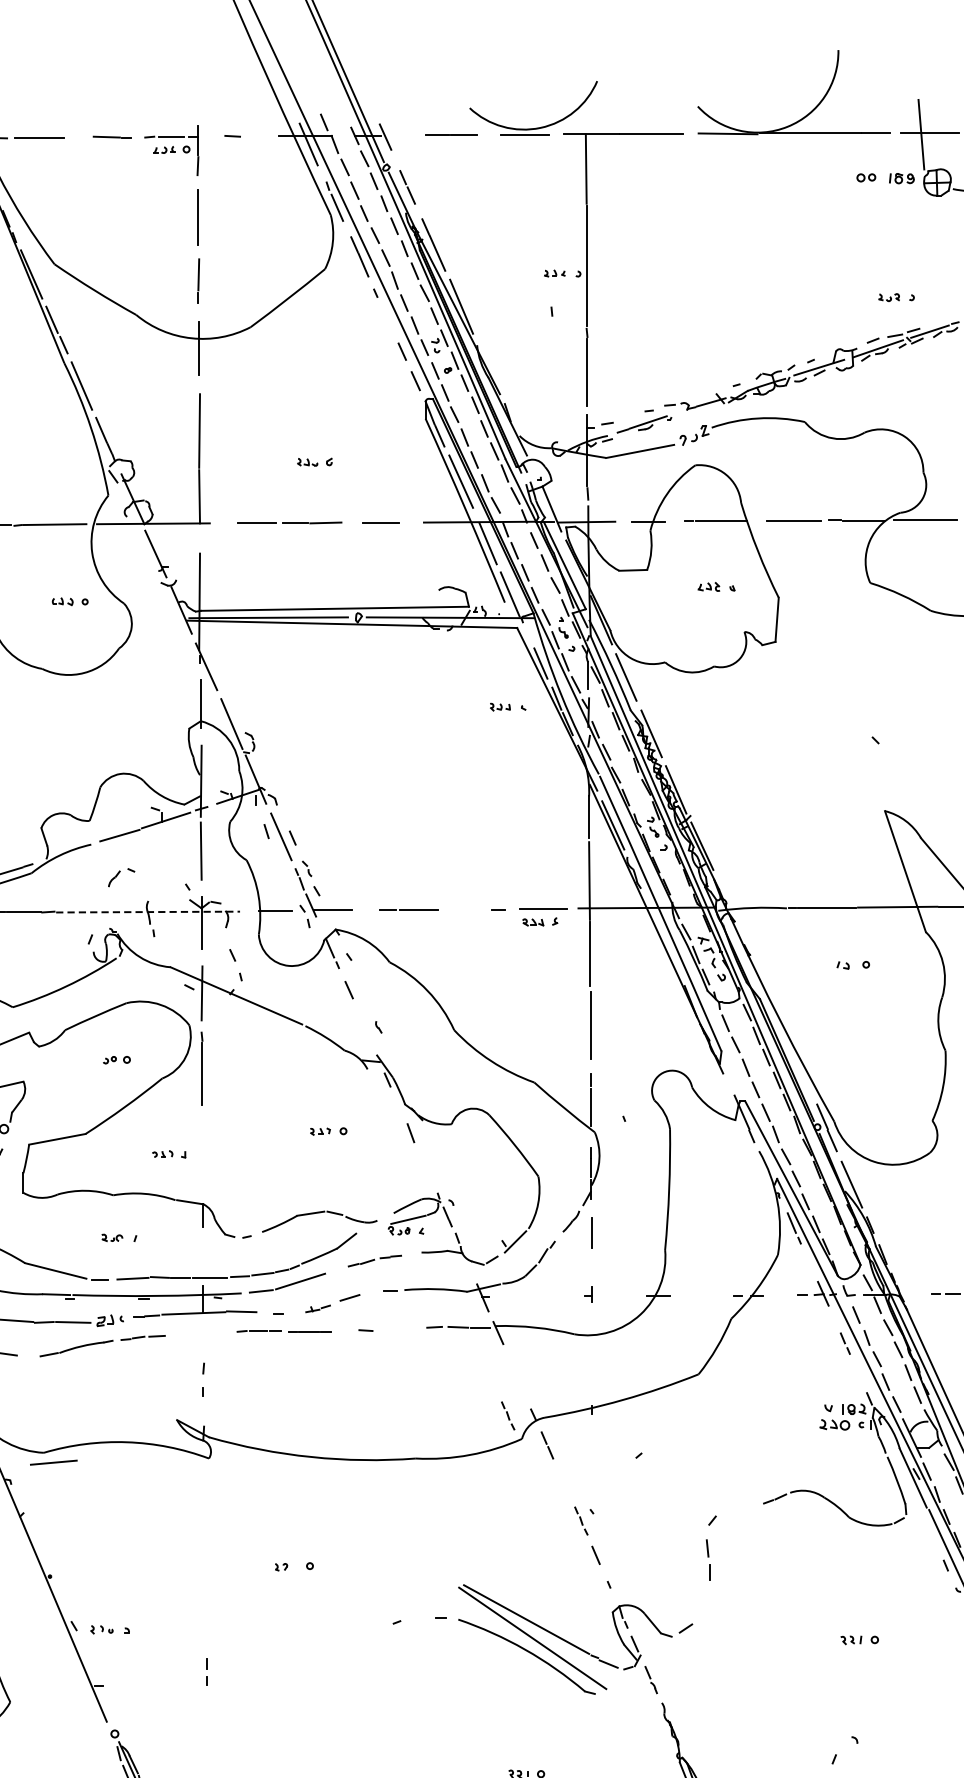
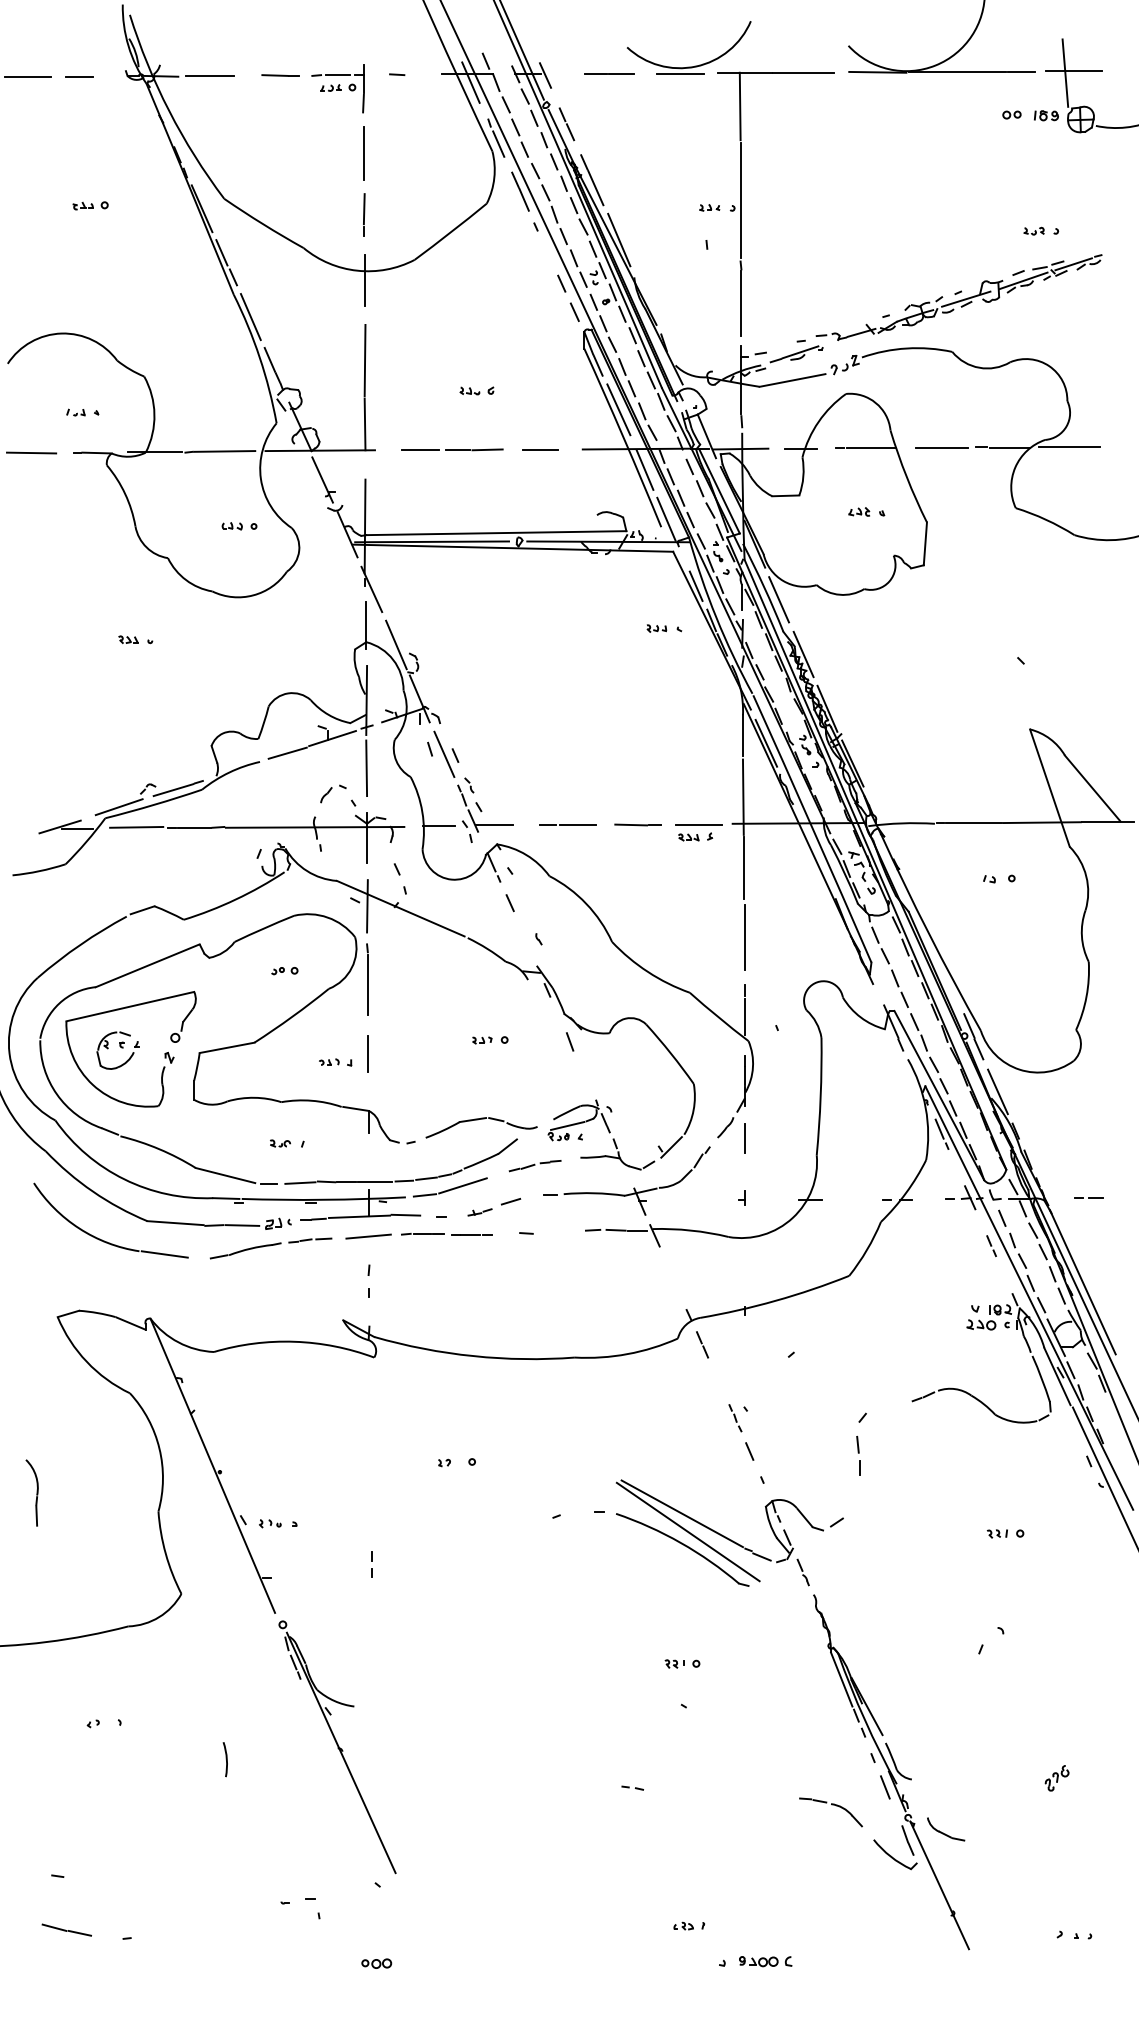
part: (121, 877) -> (333, 793), moved
line: (474, 909) -> (631, 824), added
line: (148, 912) -> (315, 827), dashed -> solid
line: (202, 1145) -> (367, 1053), added
part: (508, 1416) -> (664, 1316), removed
line: (53, 1462) -> (368, 1236), moved

